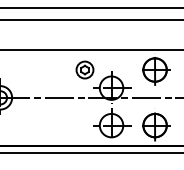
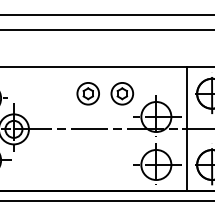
part: (58, 69) -> (88, 93), added
line: (135, 97) -> (187, 128), added

